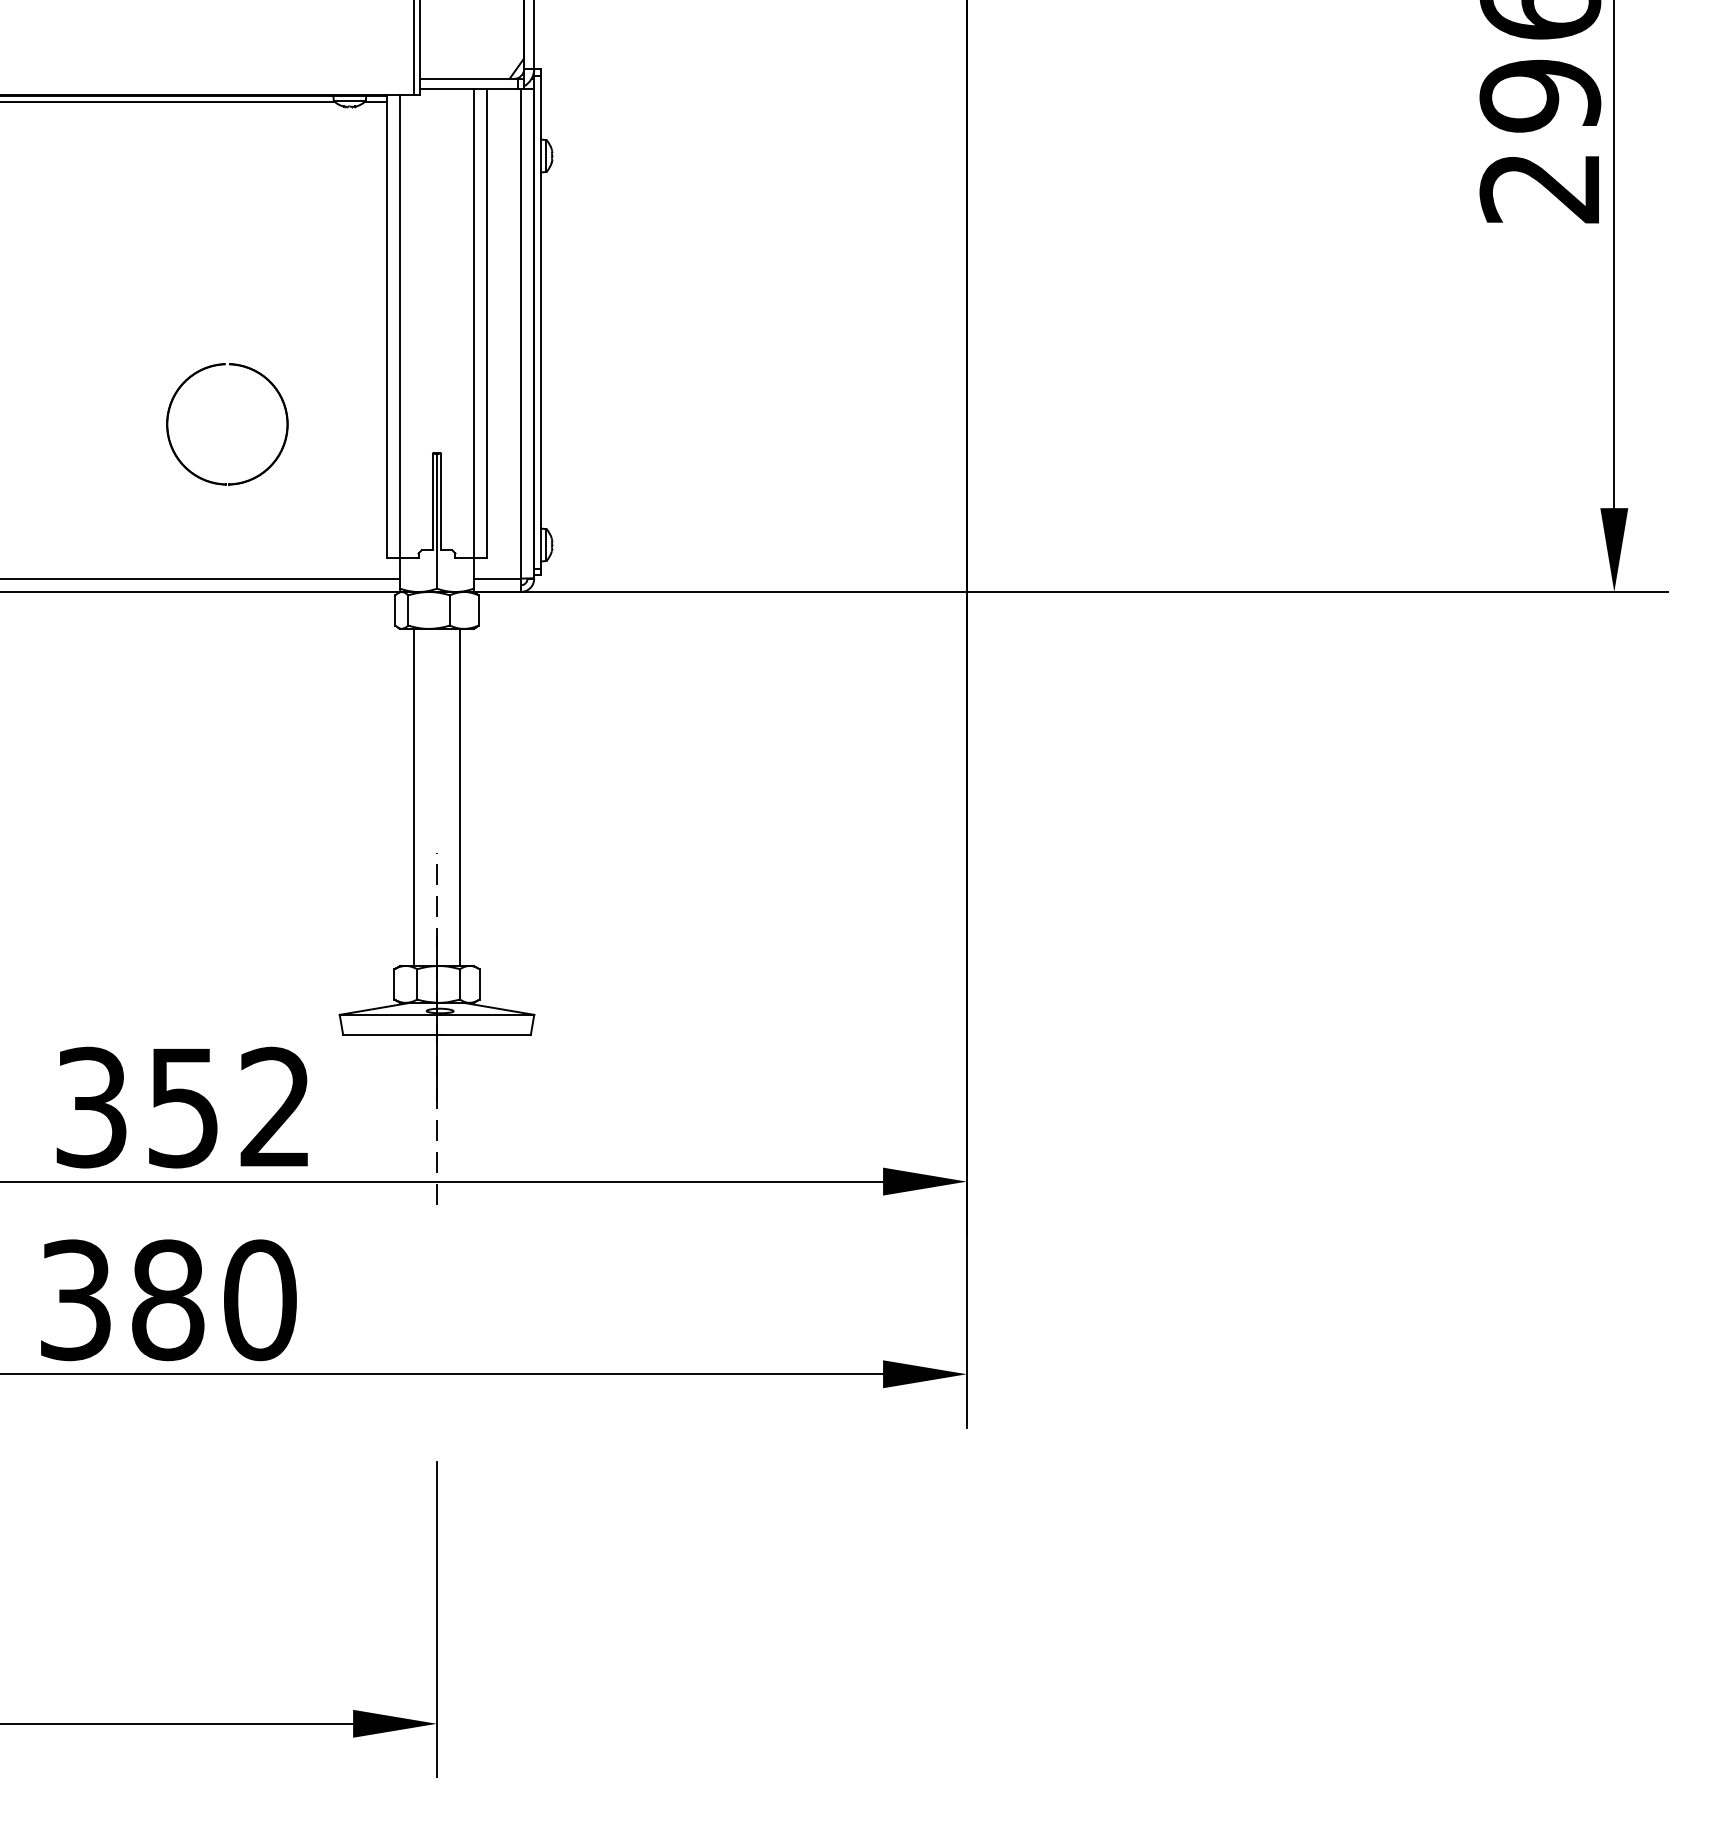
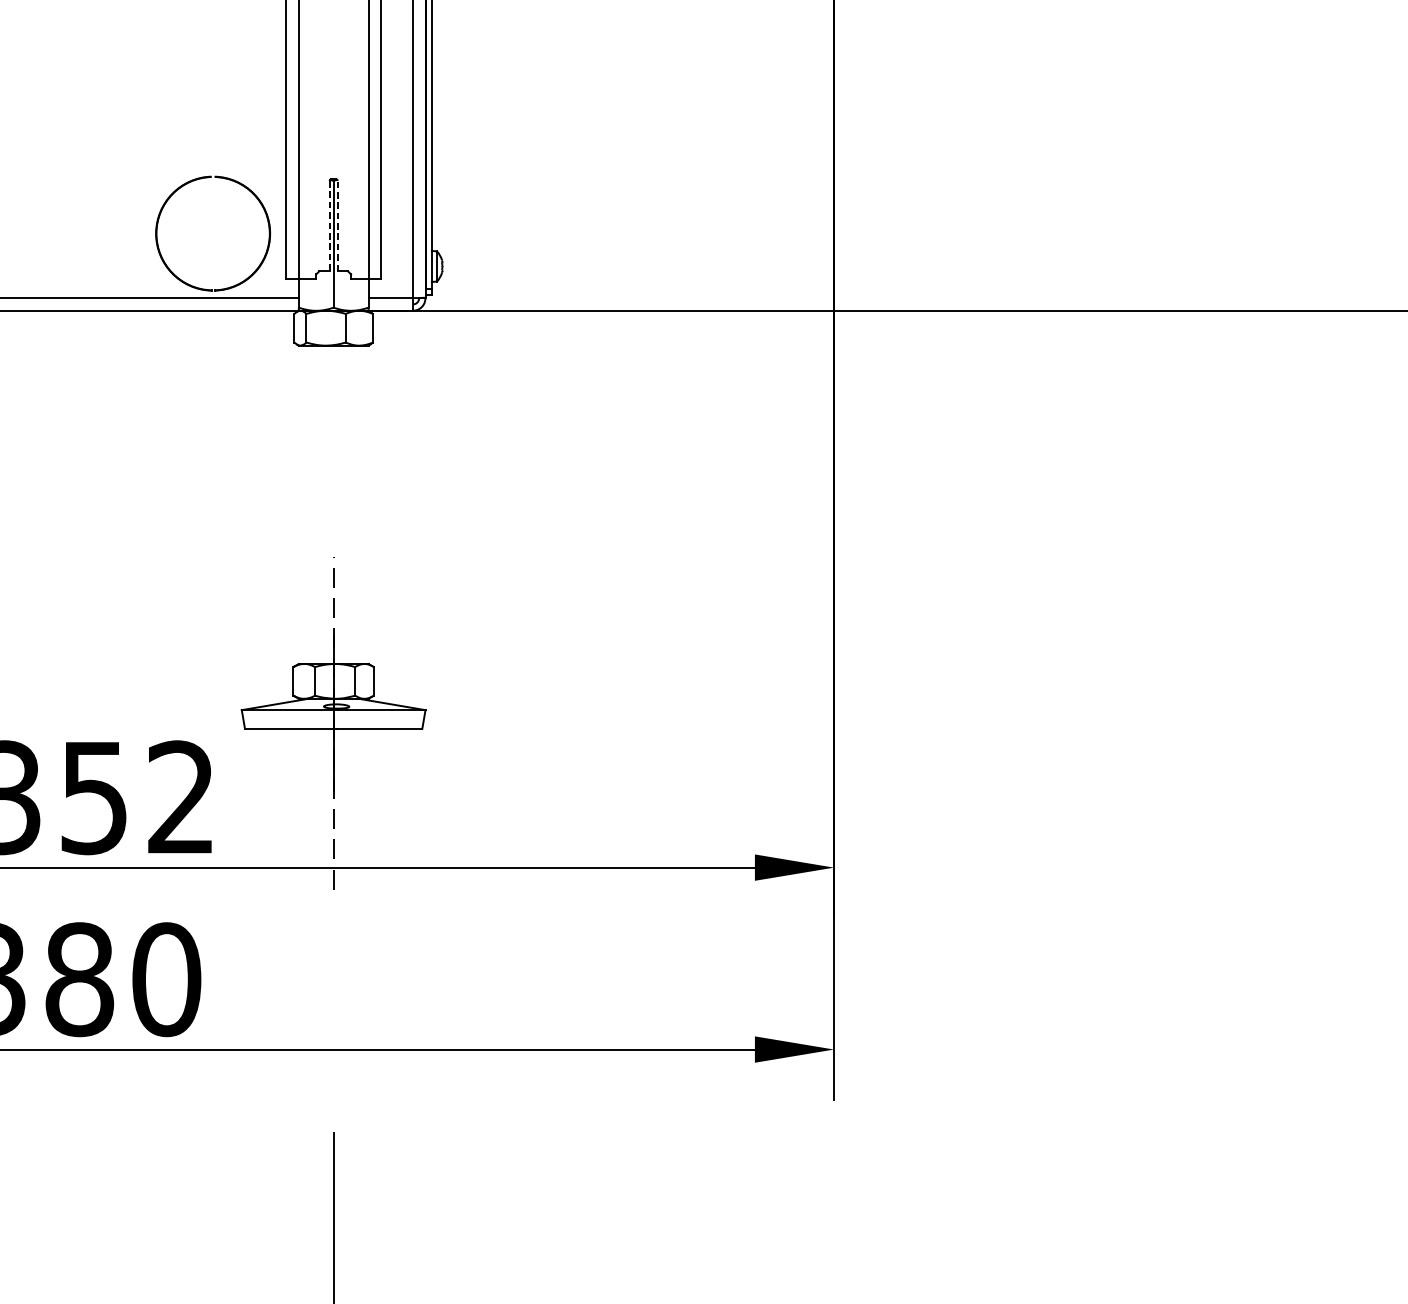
part: (276, 456) -> (259, 264), moved
line: (432, 502) -> (329, 226), solid -> dashed
line: (441, 502) -> (337, 226), solid -> dashed
line: (413, 796) -> (311, 503), removed
line: (460, 796) -> (355, 503), removed

